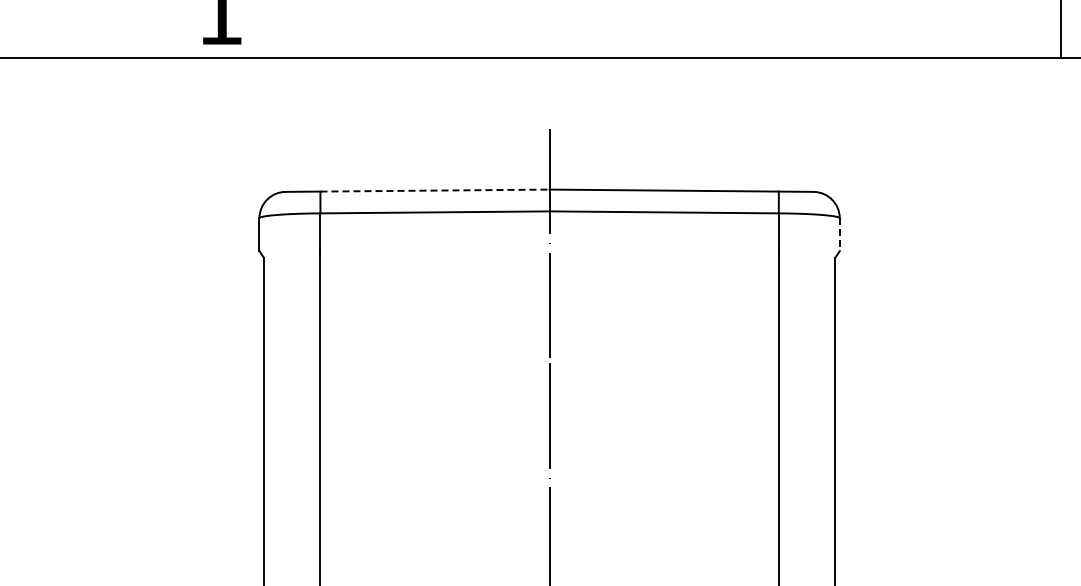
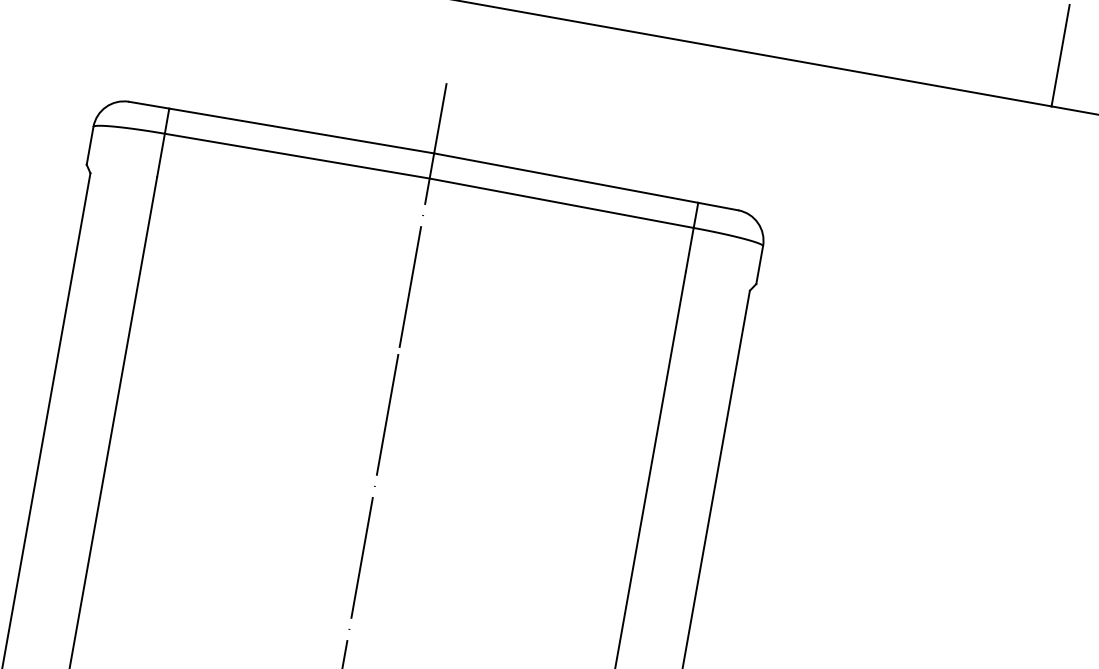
line: (435, 190) -> (302, 130), dashed -> solid
line: (839, 235) -> (759, 265), dashed -> solid

